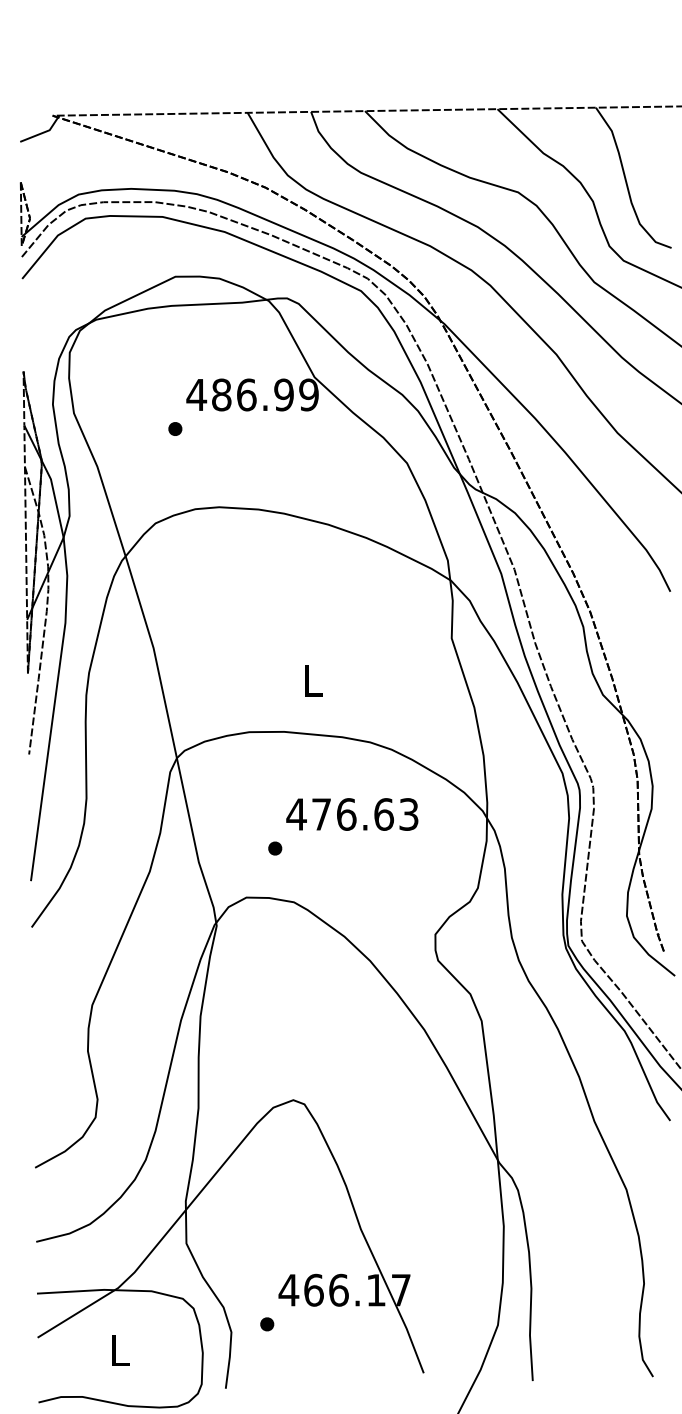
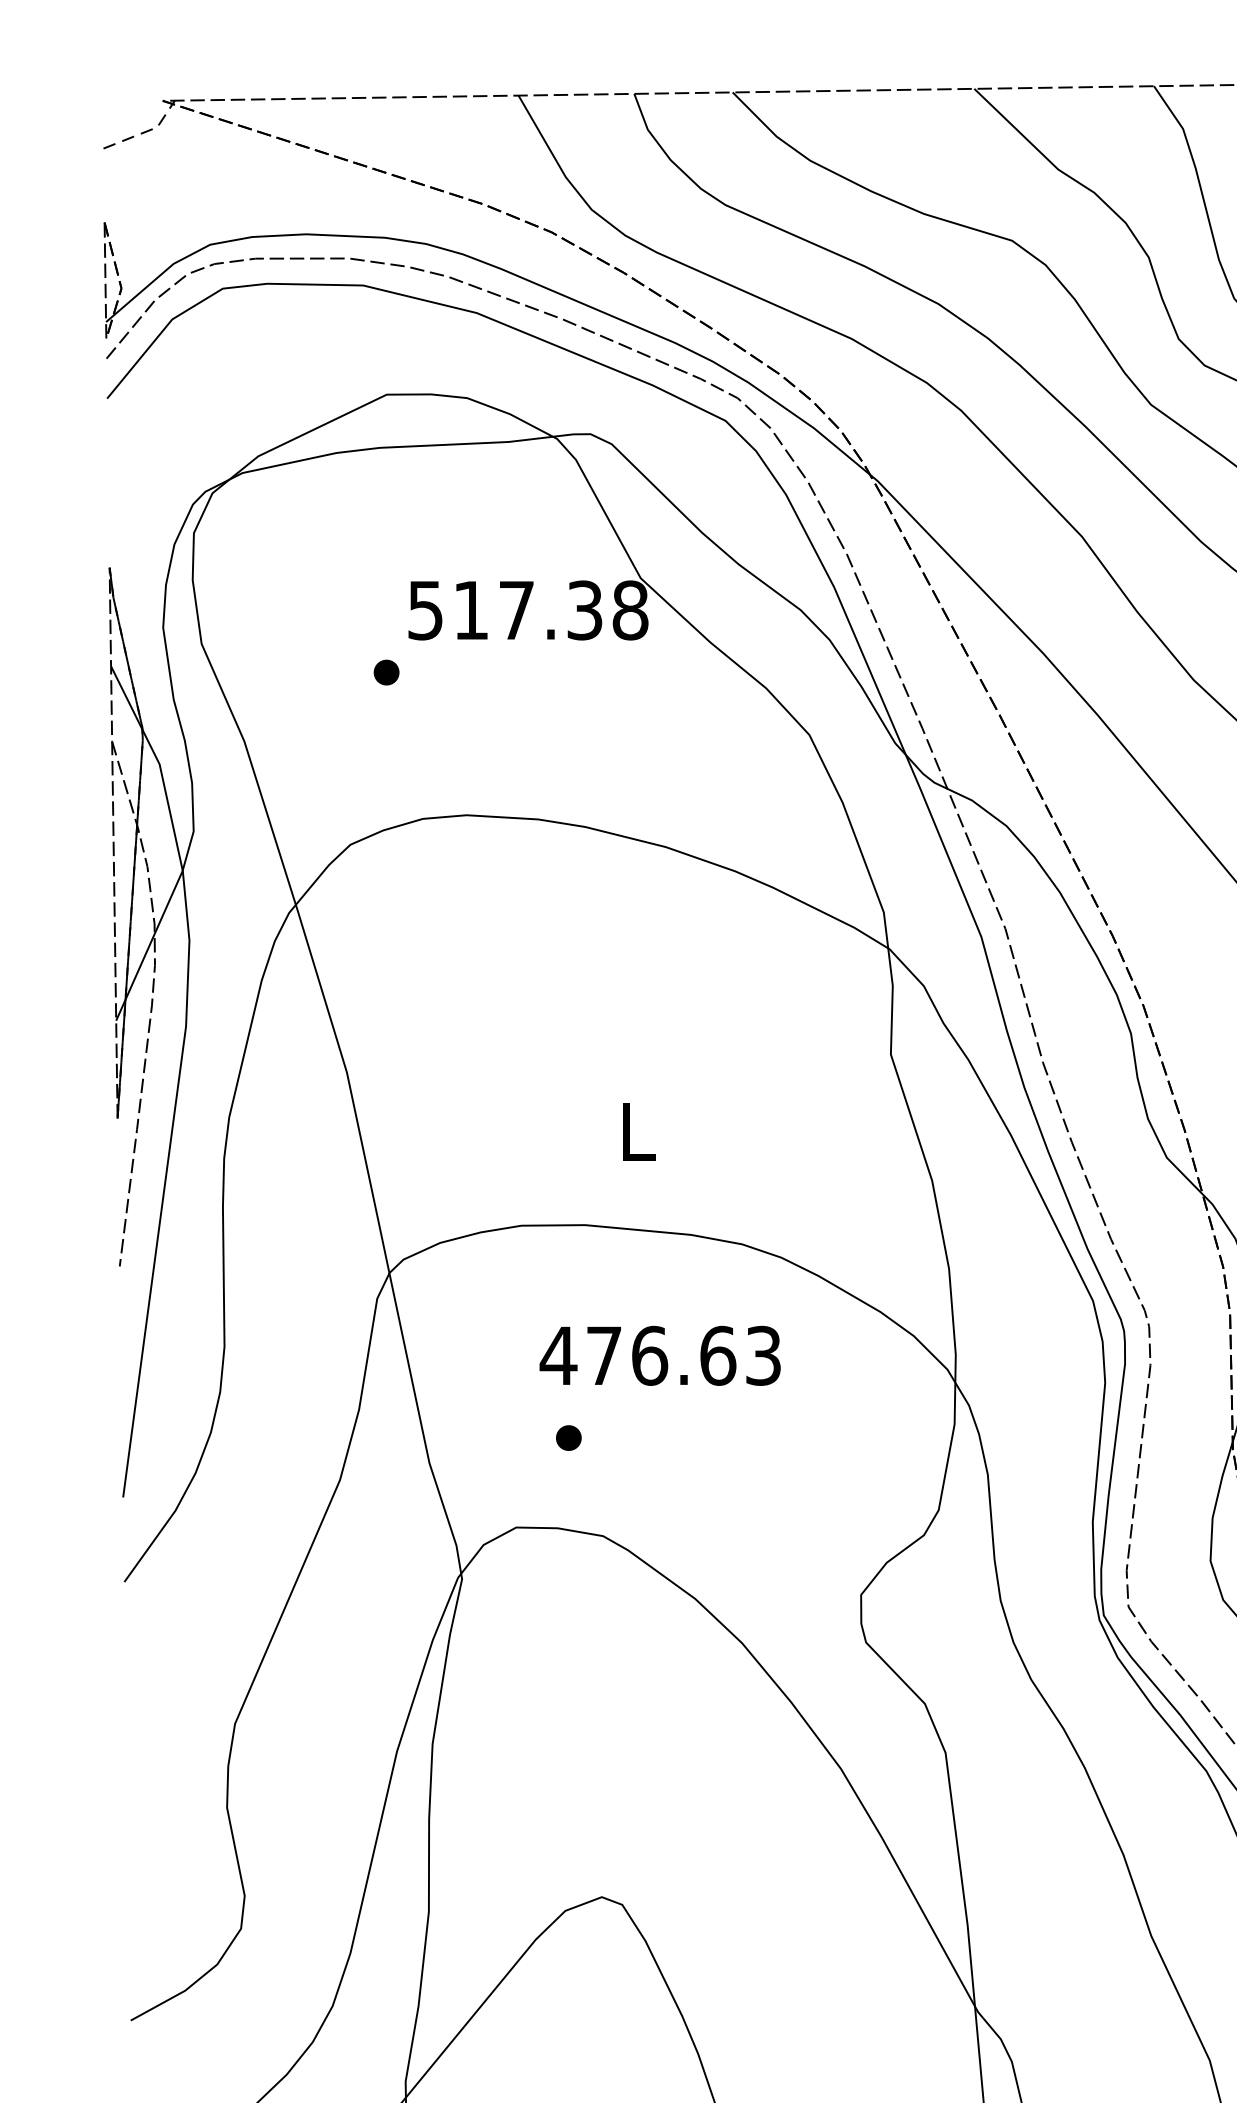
line: (44, 132) -> (147, 131), solid -> dashed
text: (252, 394) -> (527, 609), 486.99 -> 517.38
text: (352, 814) -> (660, 1355), moved

